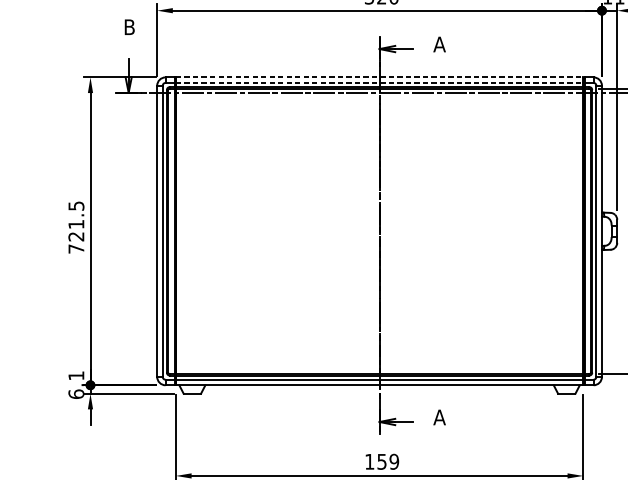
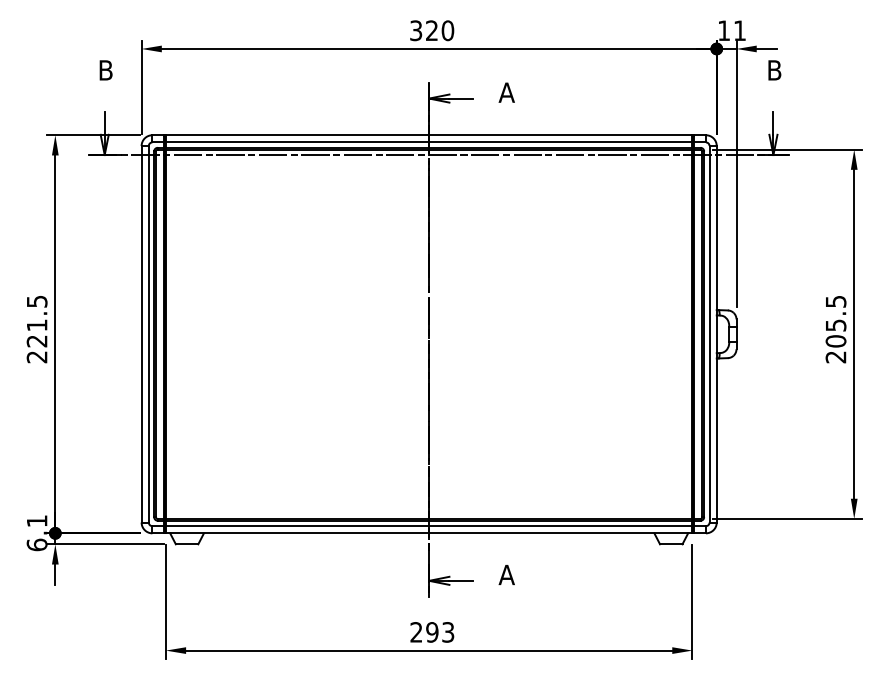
line: (379, 77) -> (429, 135), dashed -> solid
line: (379, 83) -> (429, 142), dashed -> solid
text: (75, 249) -> (36, 357), 721.5 -> 221.5
text: (382, 461) -> (432, 632), 159 -> 293

